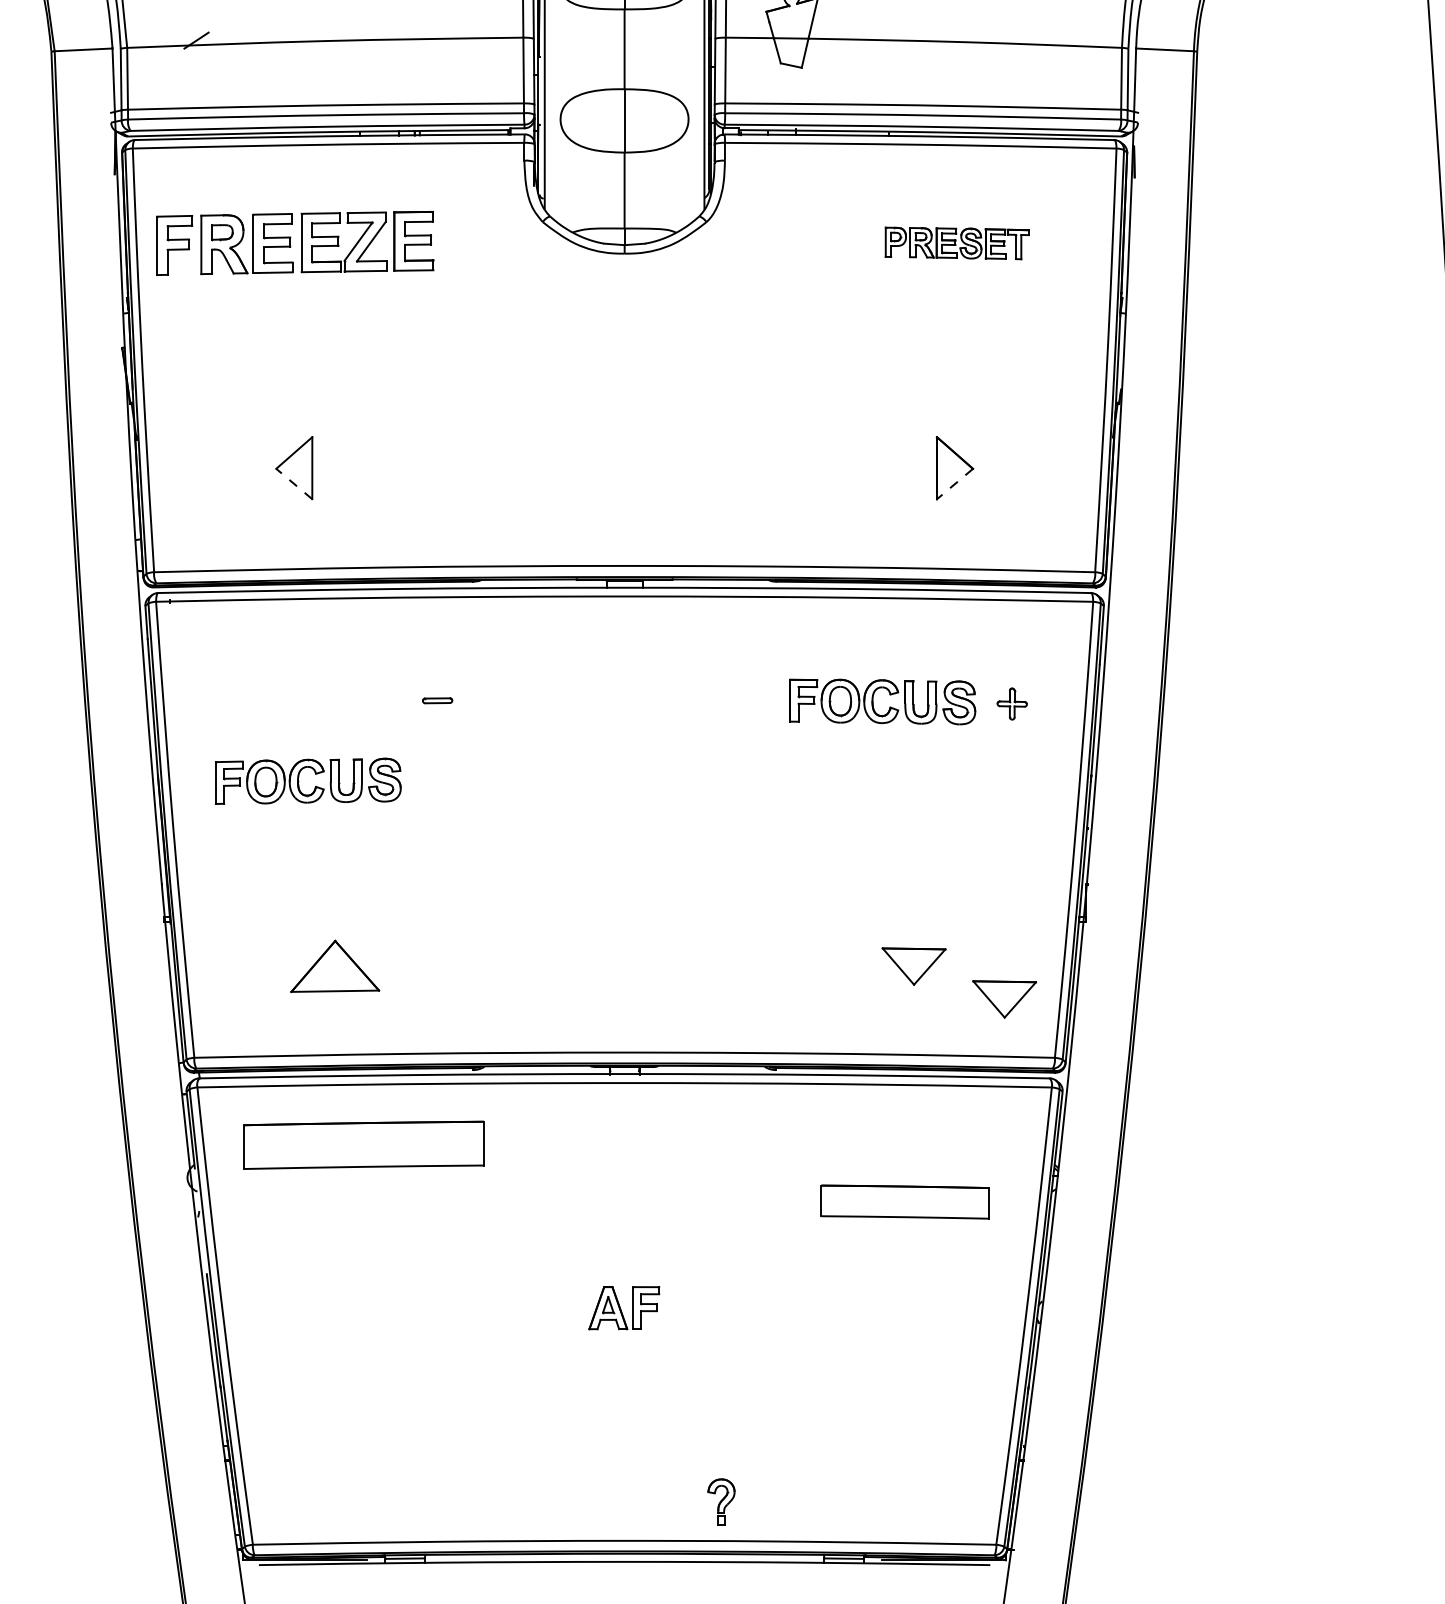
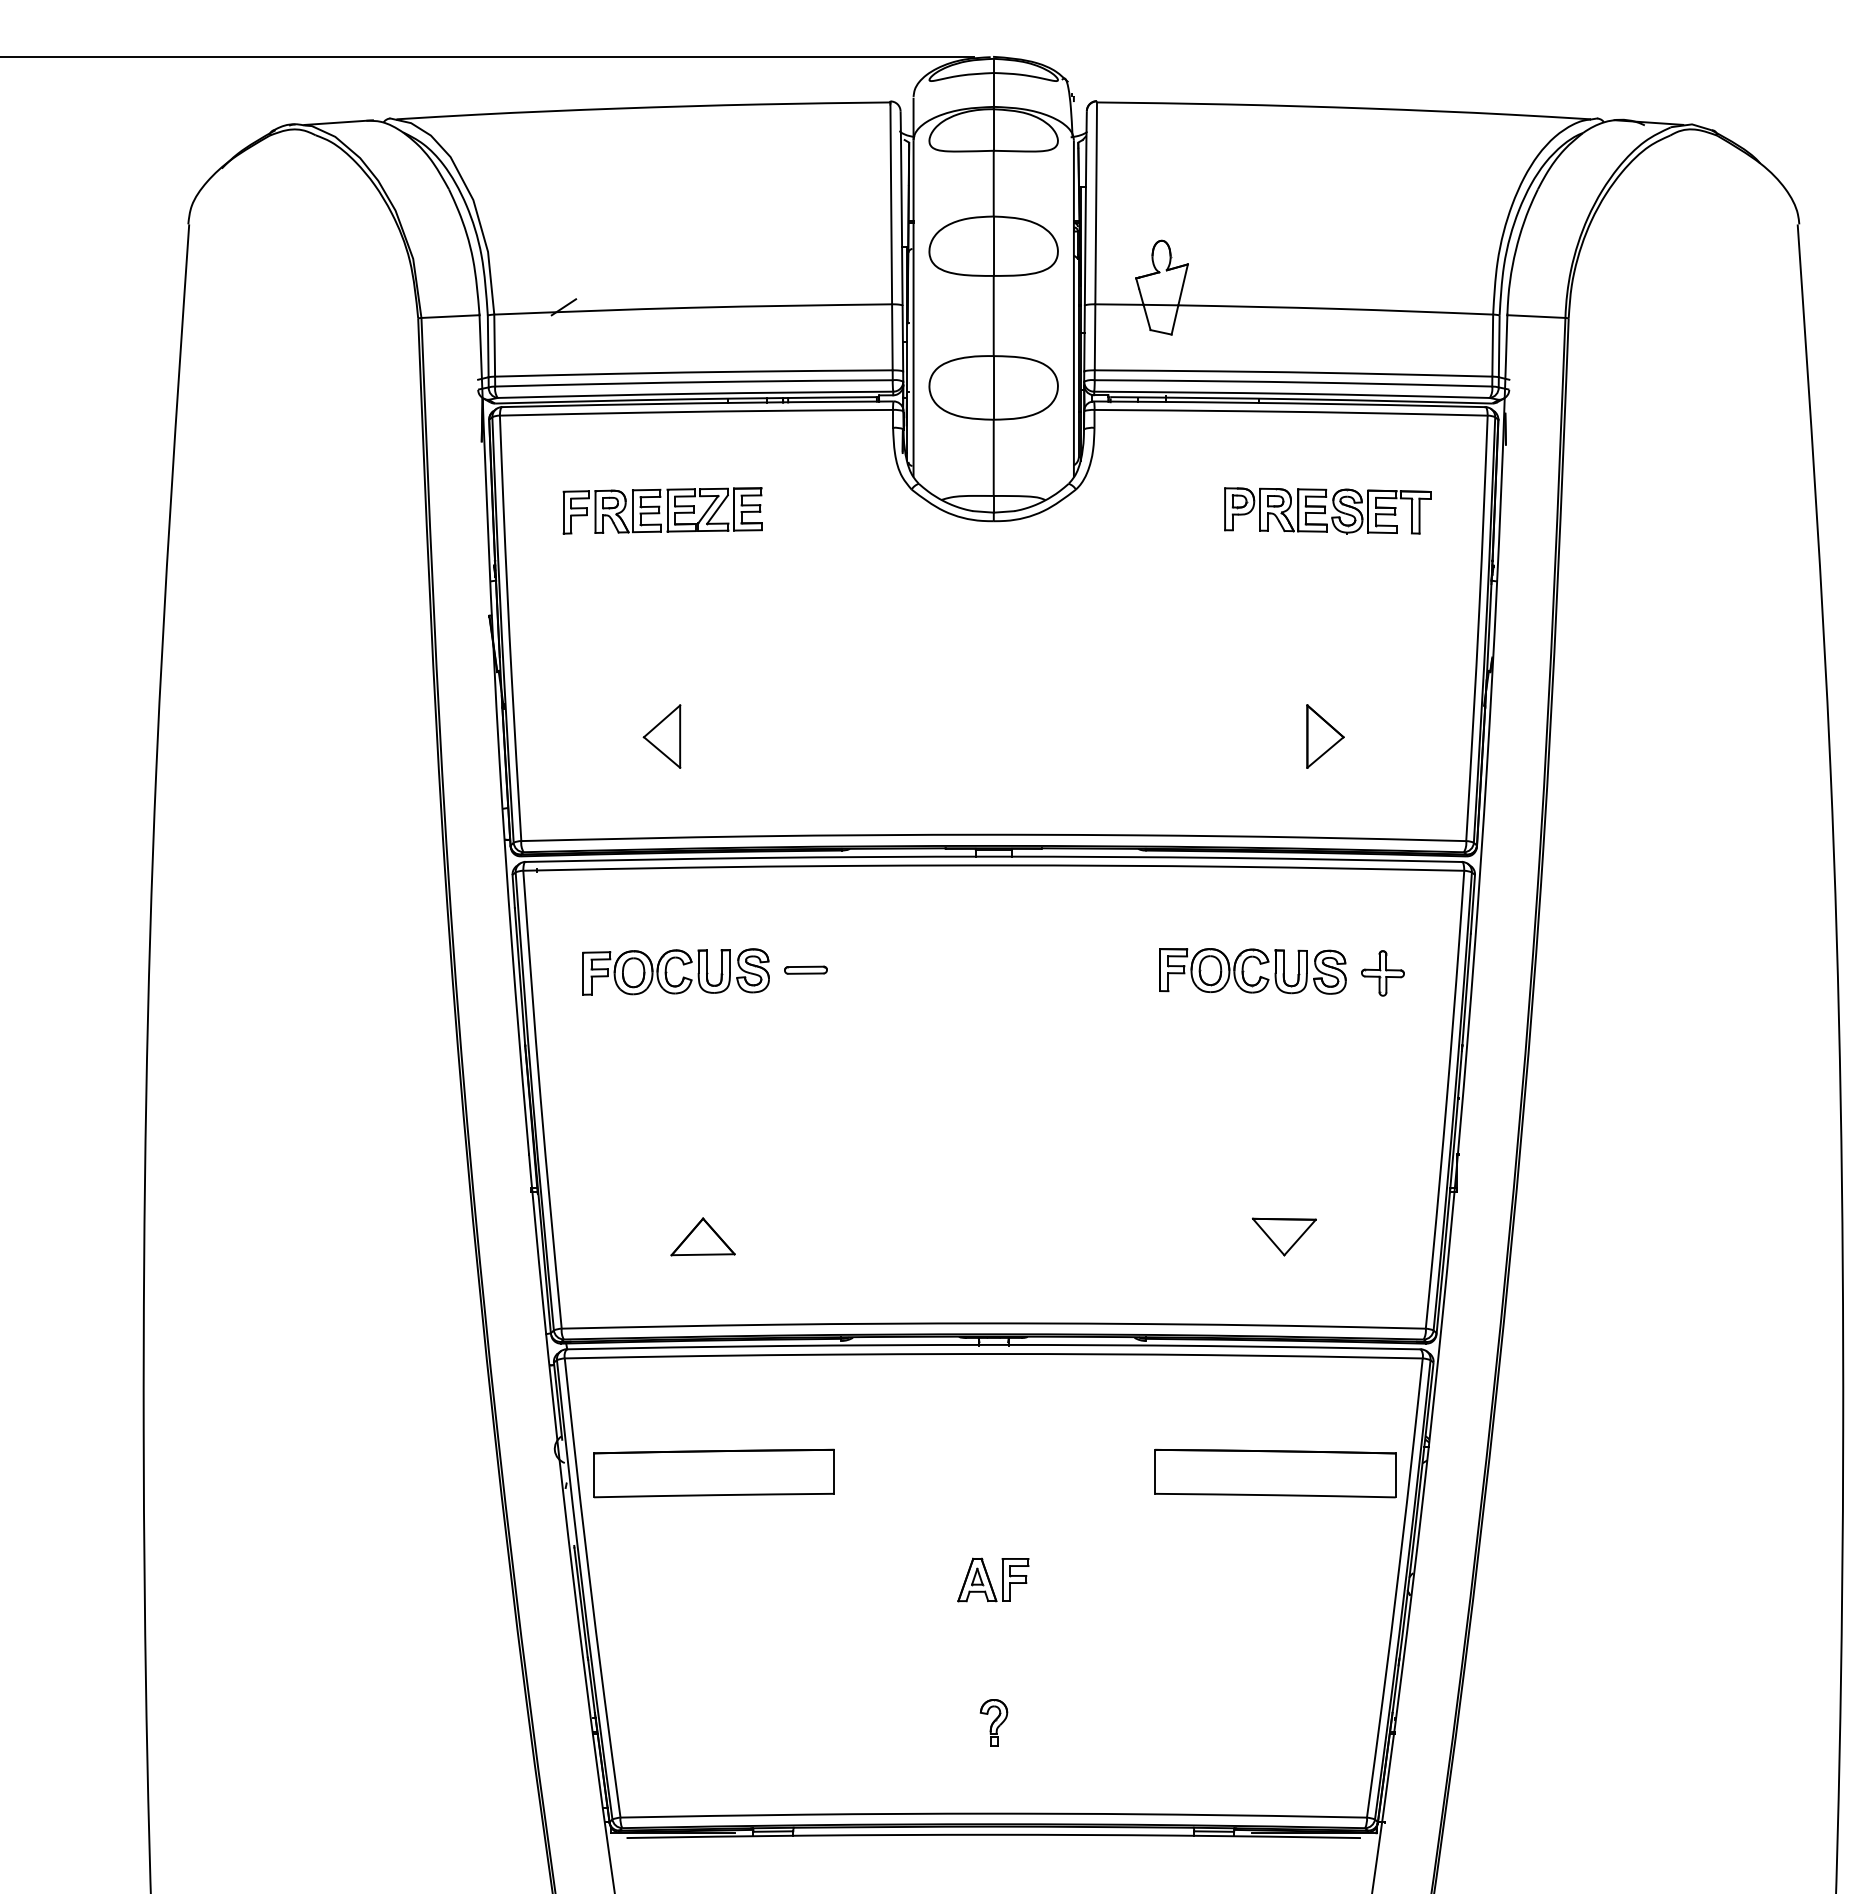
part: (294, 243) -> (662, 510), size x0.71
part: (957, 243) -> (1327, 510), size x1.43
line: (294, 484) -> (662, 752), dashed -> solid
line: (955, 484) -> (1325, 752), dashed -> solid
part: (437, 700) -> (805, 969), size x1.43
part: (1011, 704) -> (1382, 973), size x1.43
part: (299, 781) -> (667, 972), moved
part: (334, 966) -> (702, 1236), size x0.71
part: (1003, 998) -> (1374, 1269), removed
part: (363, 1145) -> (713, 1473), moved
part: (905, 1202) -> (1275, 1473), size x1.43
part: (720, 1501) -> (993, 1722), moved

